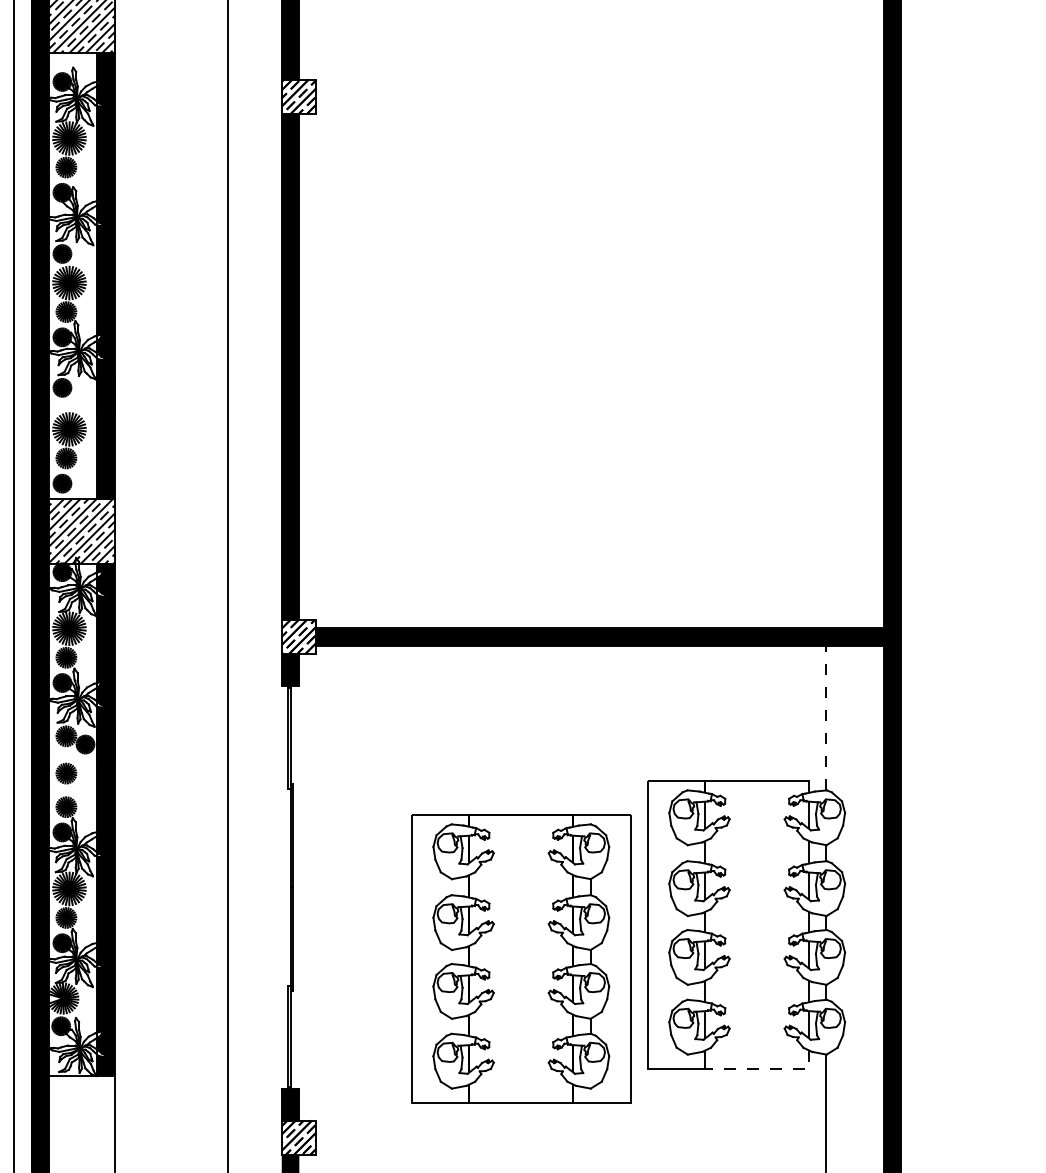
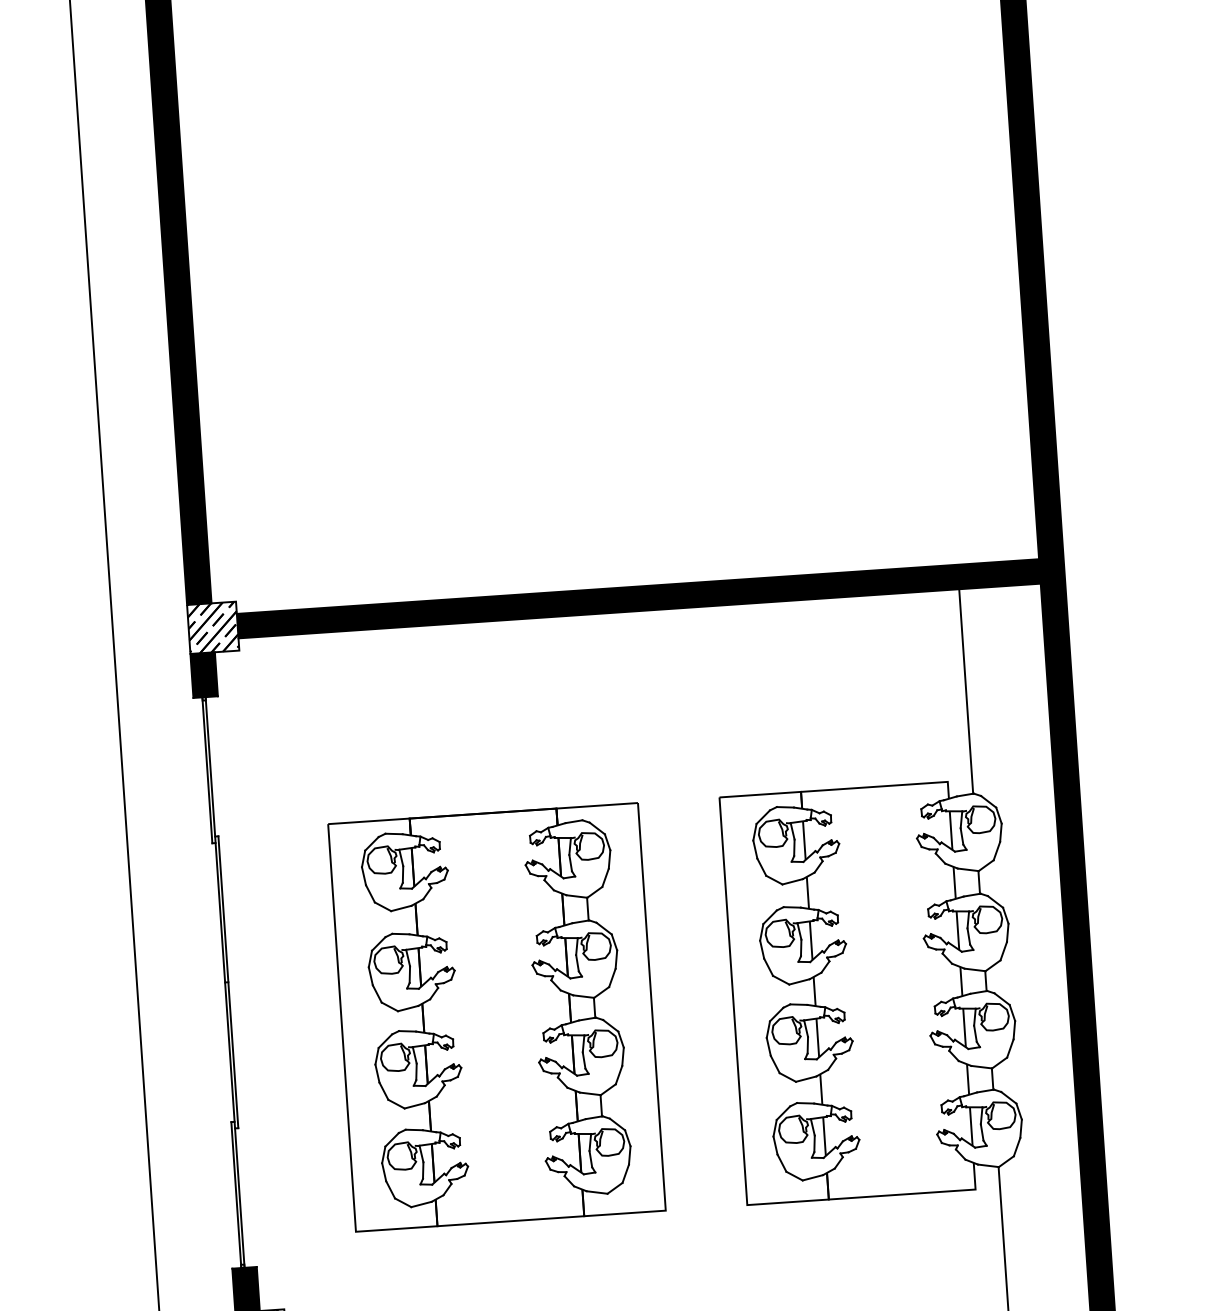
line: (826, 717) -> (966, 690), dashed -> solid
part: (521, 958) -> (497, 1016), moved
line: (757, 1069) -> (902, 1194), dashed -> solid

